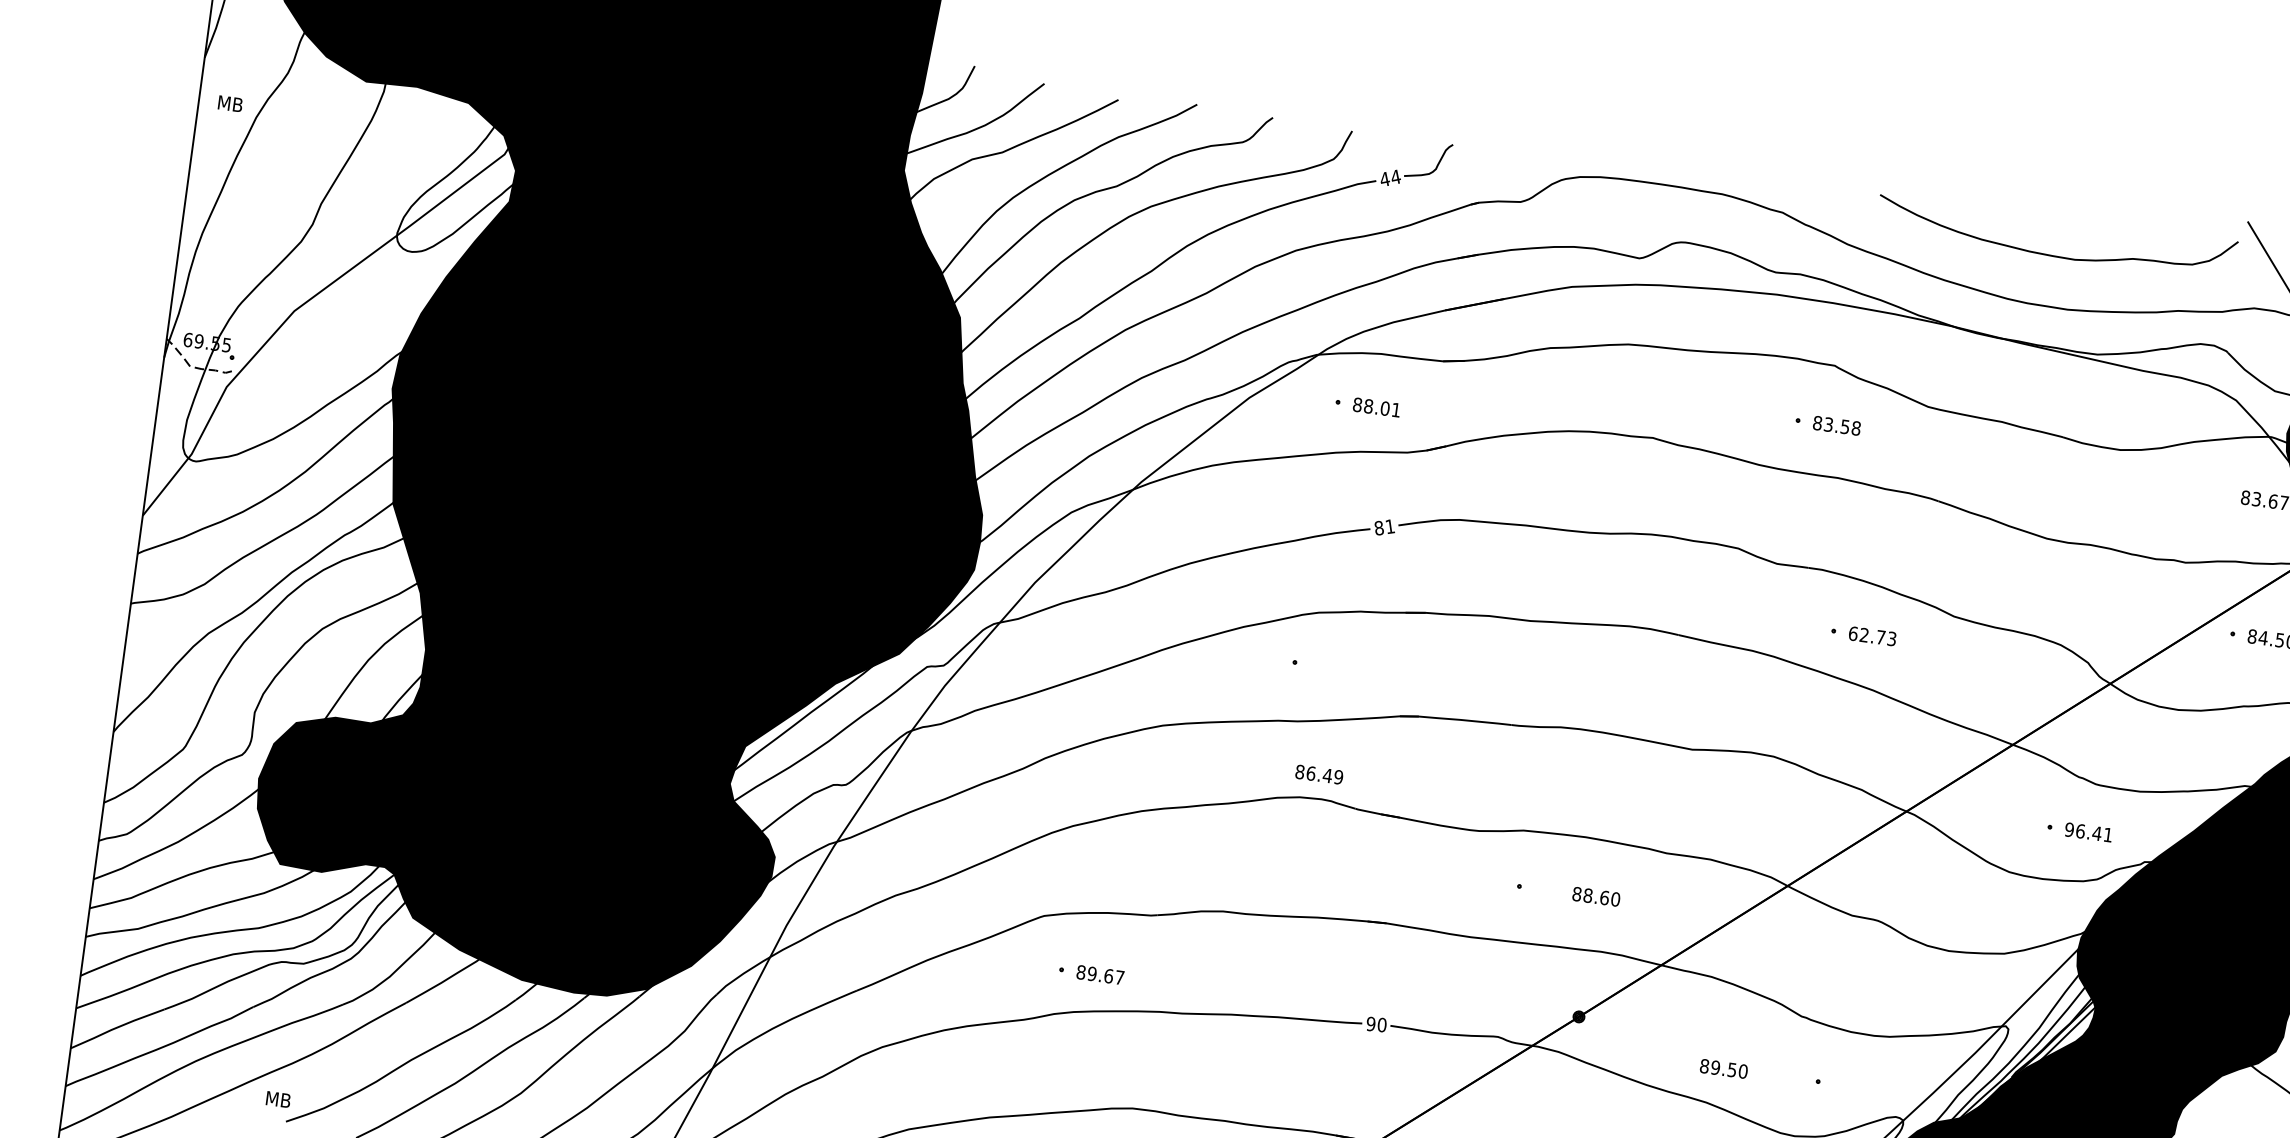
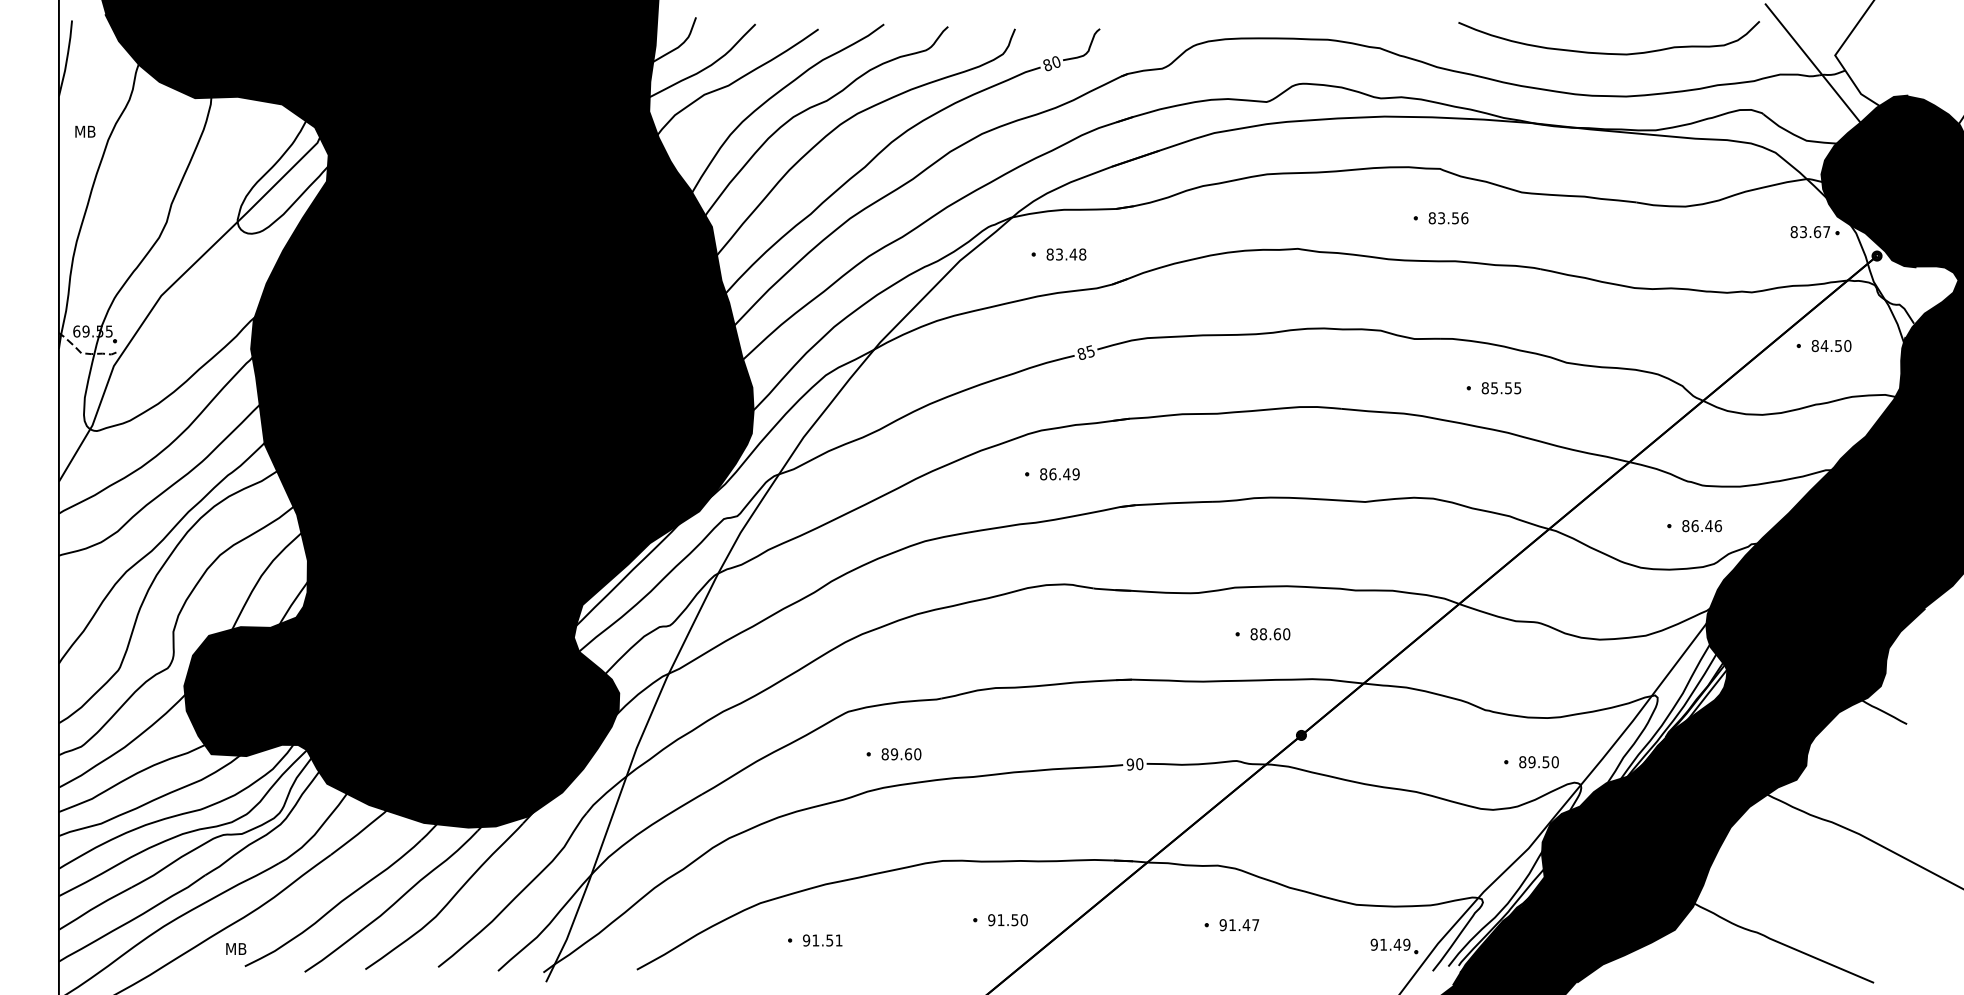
text: (1389, 178) -> (1051, 63), 44 -> 80
text: (1382, 408) -> (1071, 254), 88.01 -> 83.48
text: (1855, 428) -> (1464, 218), 83.58 -> 83.56
text: (1389, 526) -> (1090, 351), 81 -> 85
text: (1872, 636) -> (1501, 388), 62.73 -> 85.55
text: (1318, 774) -> (1059, 474), moved
text: (2089, 833) -> (1702, 526), 96.41 -> 86.46
text: (1596, 897) -> (1270, 634), moved
text: (1119, 977) -> (917, 754), 89.67 -> 89.60
text: (1723, 1069) -> (1538, 762), moved

